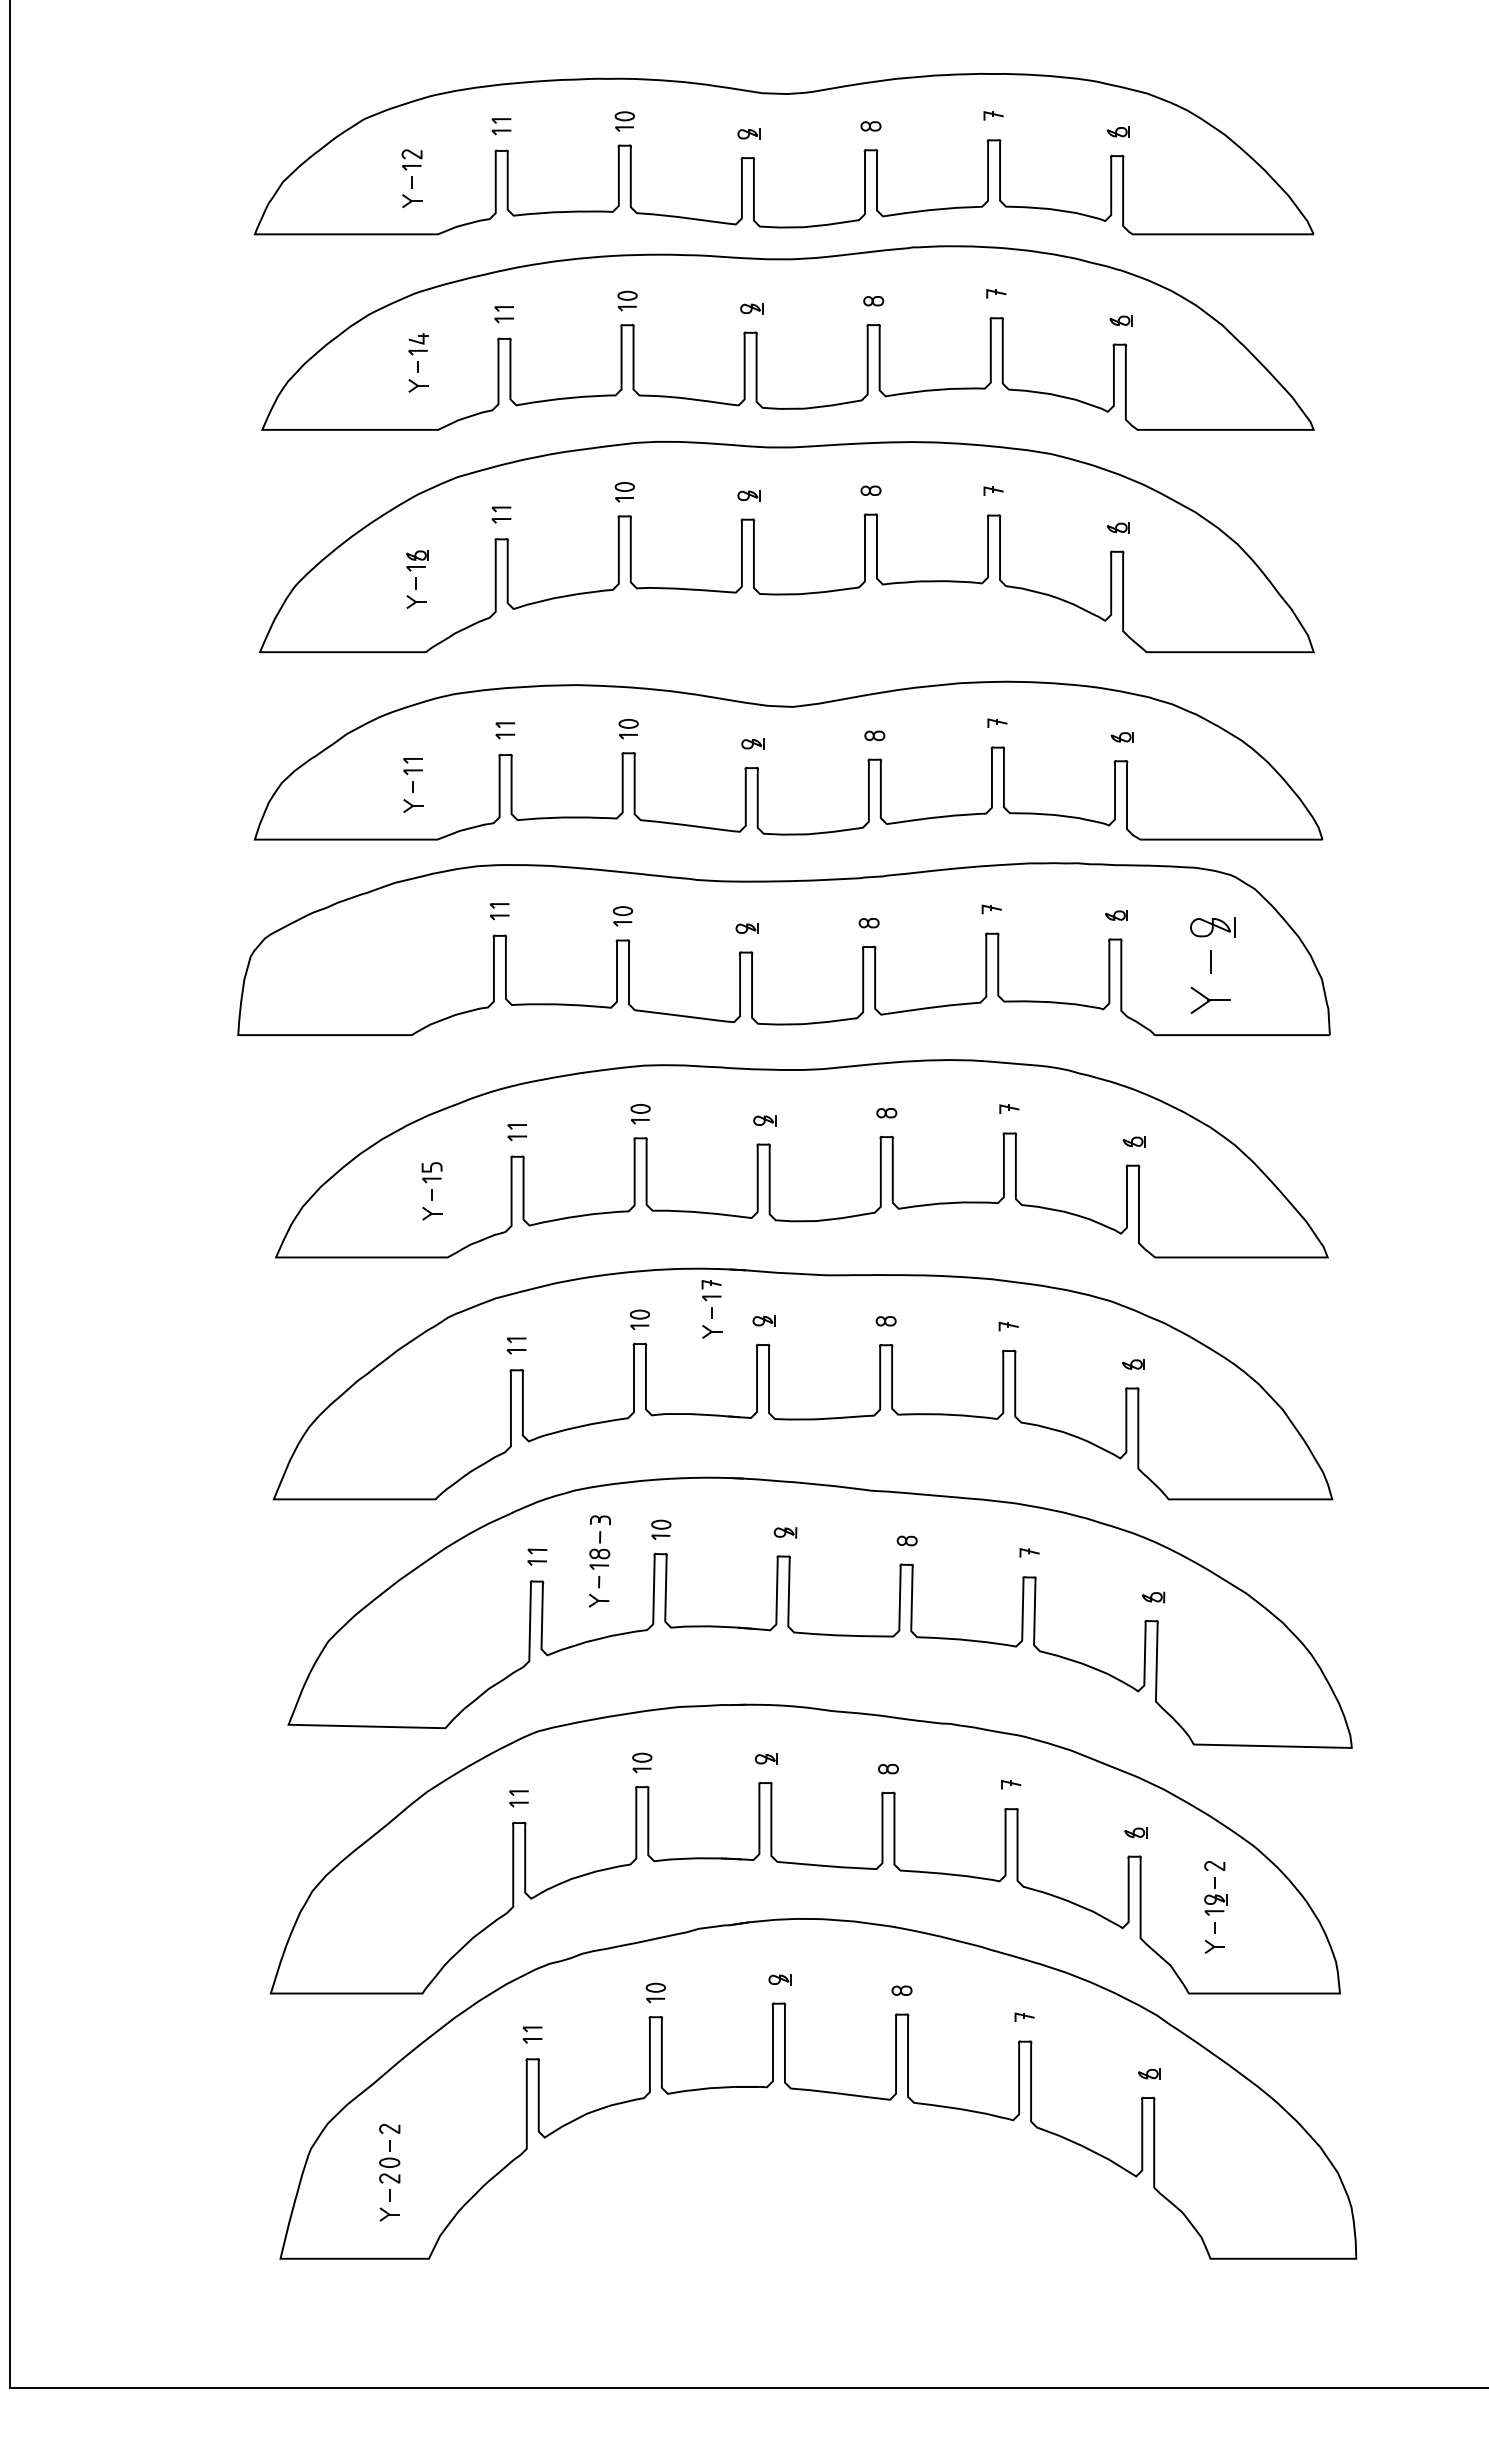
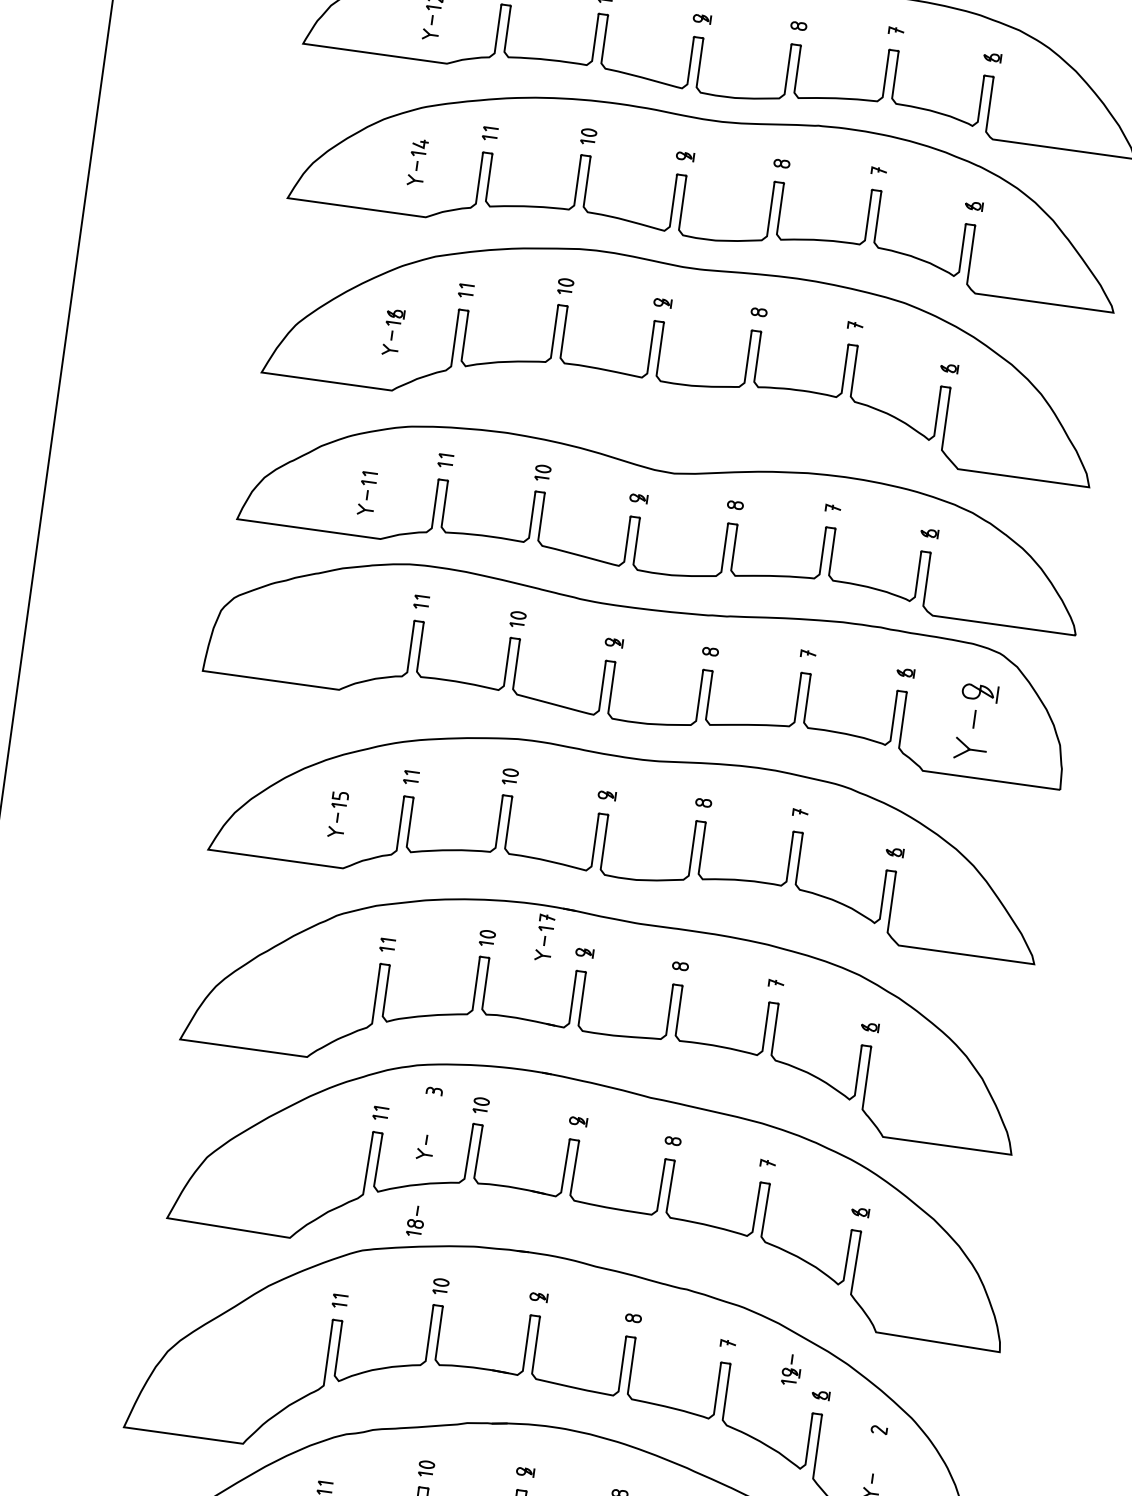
part: (599, 1550) -> (415, 1221), moved
part: (1215, 1896) -> (791, 1370), moved

